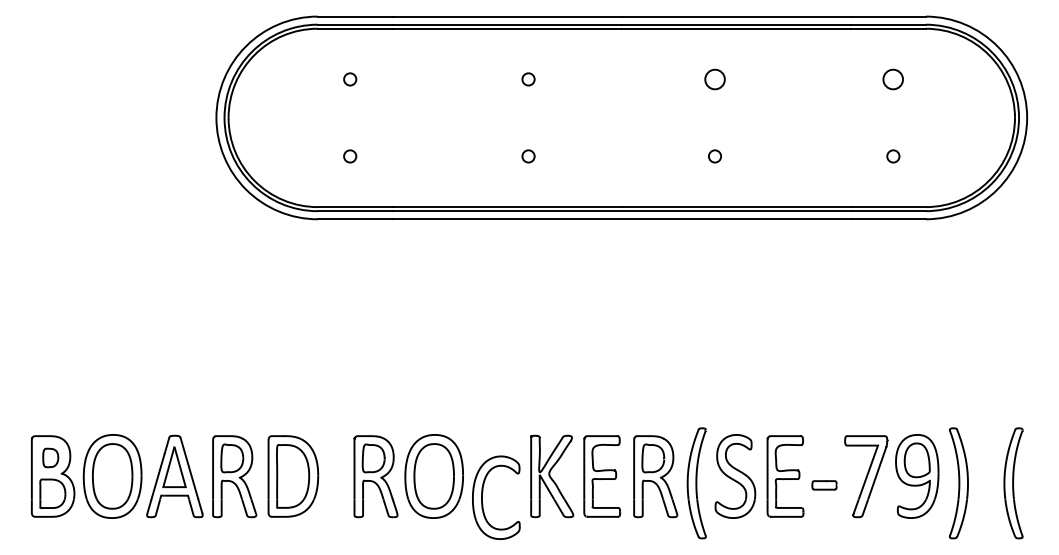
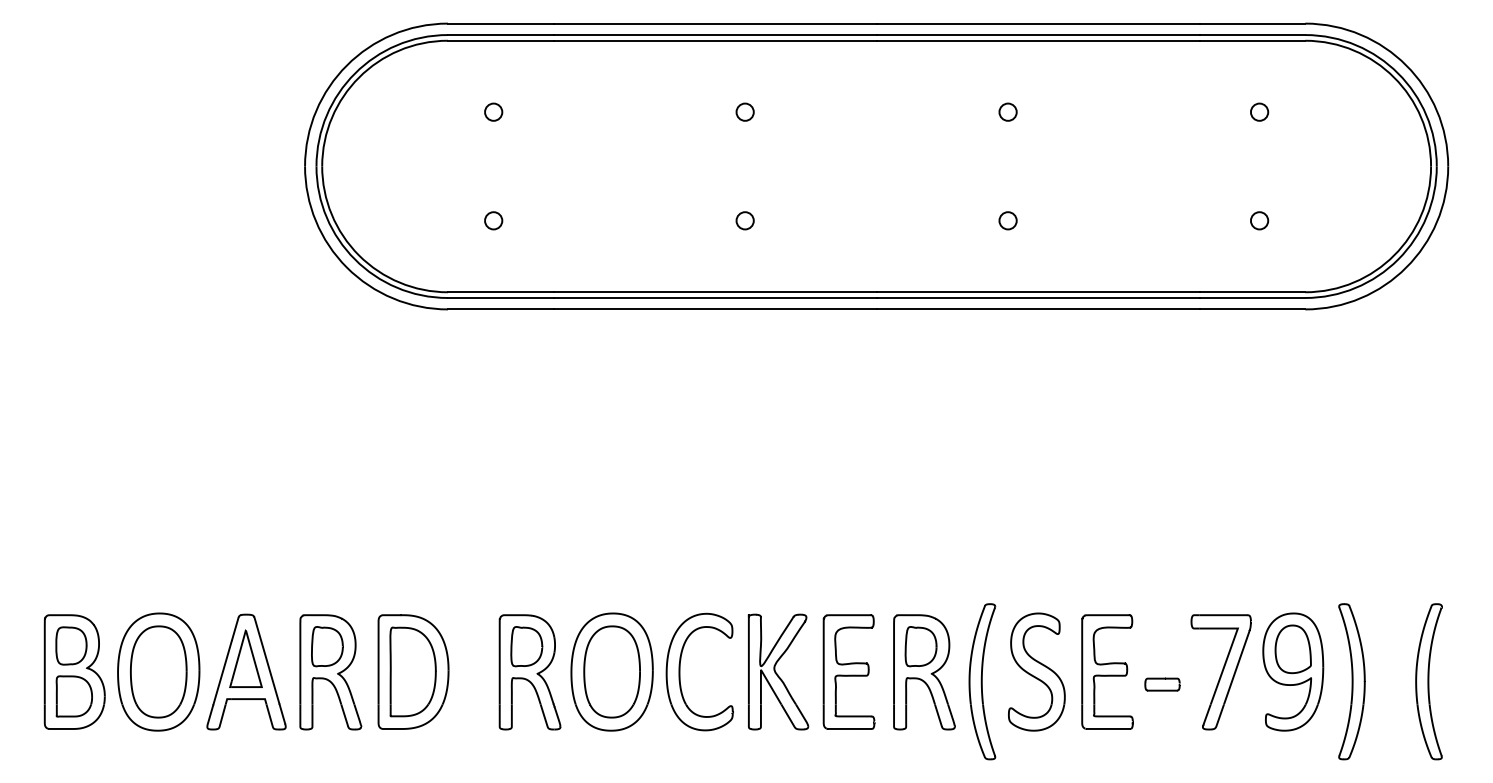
part: (714, 78) -> (1007, 111), size x0.62
part: (893, 78) -> (1259, 111), size x0.62
part: (50, 457) -> (71, 645), size x1.43
part: (482, 497) -> (680, 671), moved

